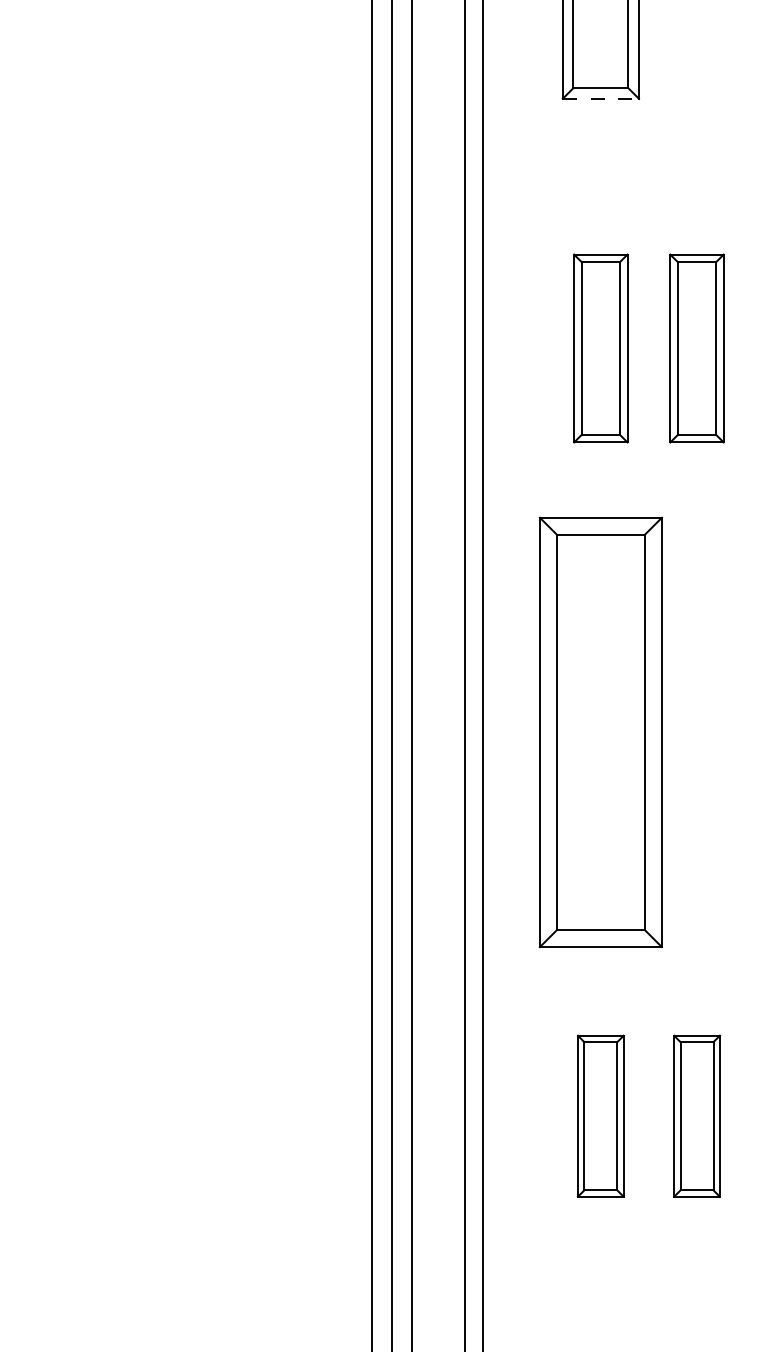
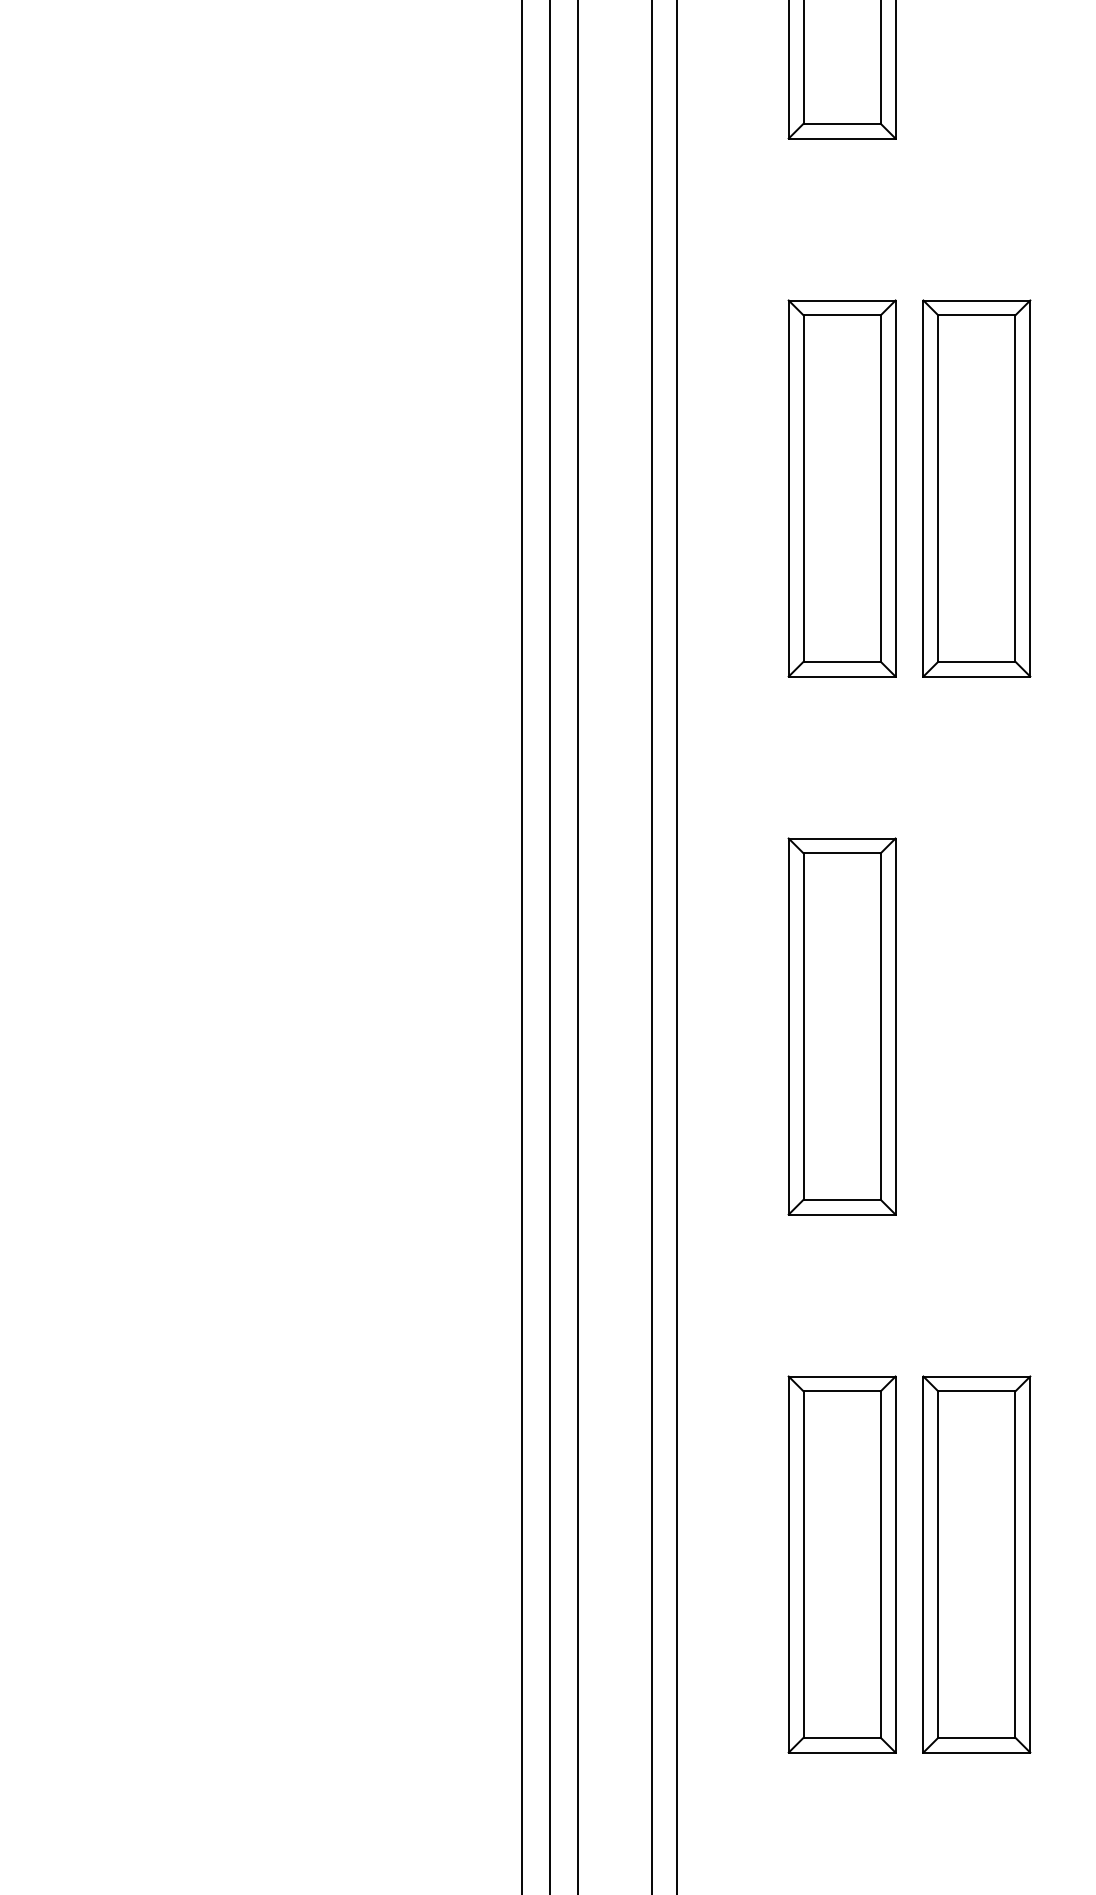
line: (601, 98) -> (842, 138), dashed -> solid
part: (600, 348) -> (841, 488), size x1.43
part: (696, 348) -> (976, 488), size x1.43
part: (600, 732) -> (841, 1026), size x0.62
part: (600, 1116) -> (841, 1564), size x1.67
part: (696, 1116) -> (976, 1564), size x1.67

